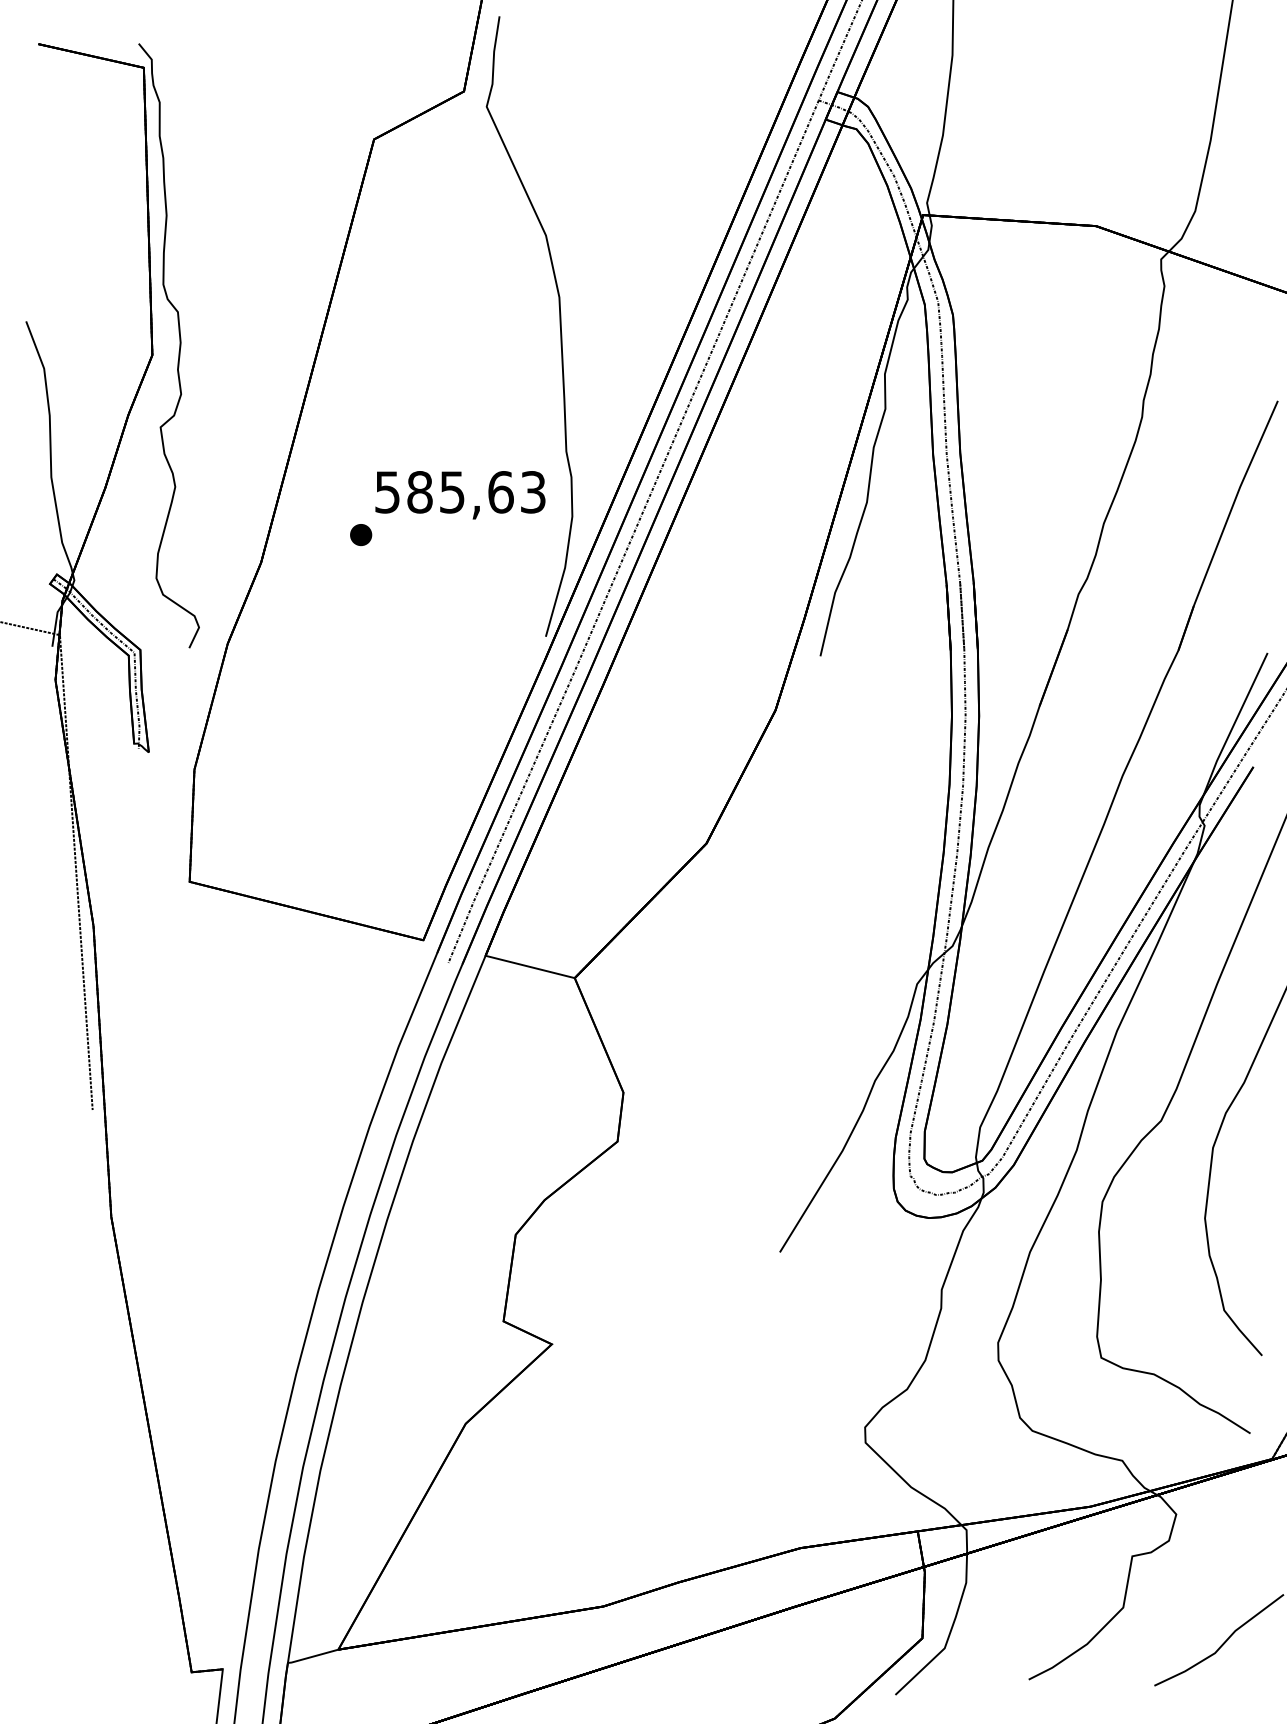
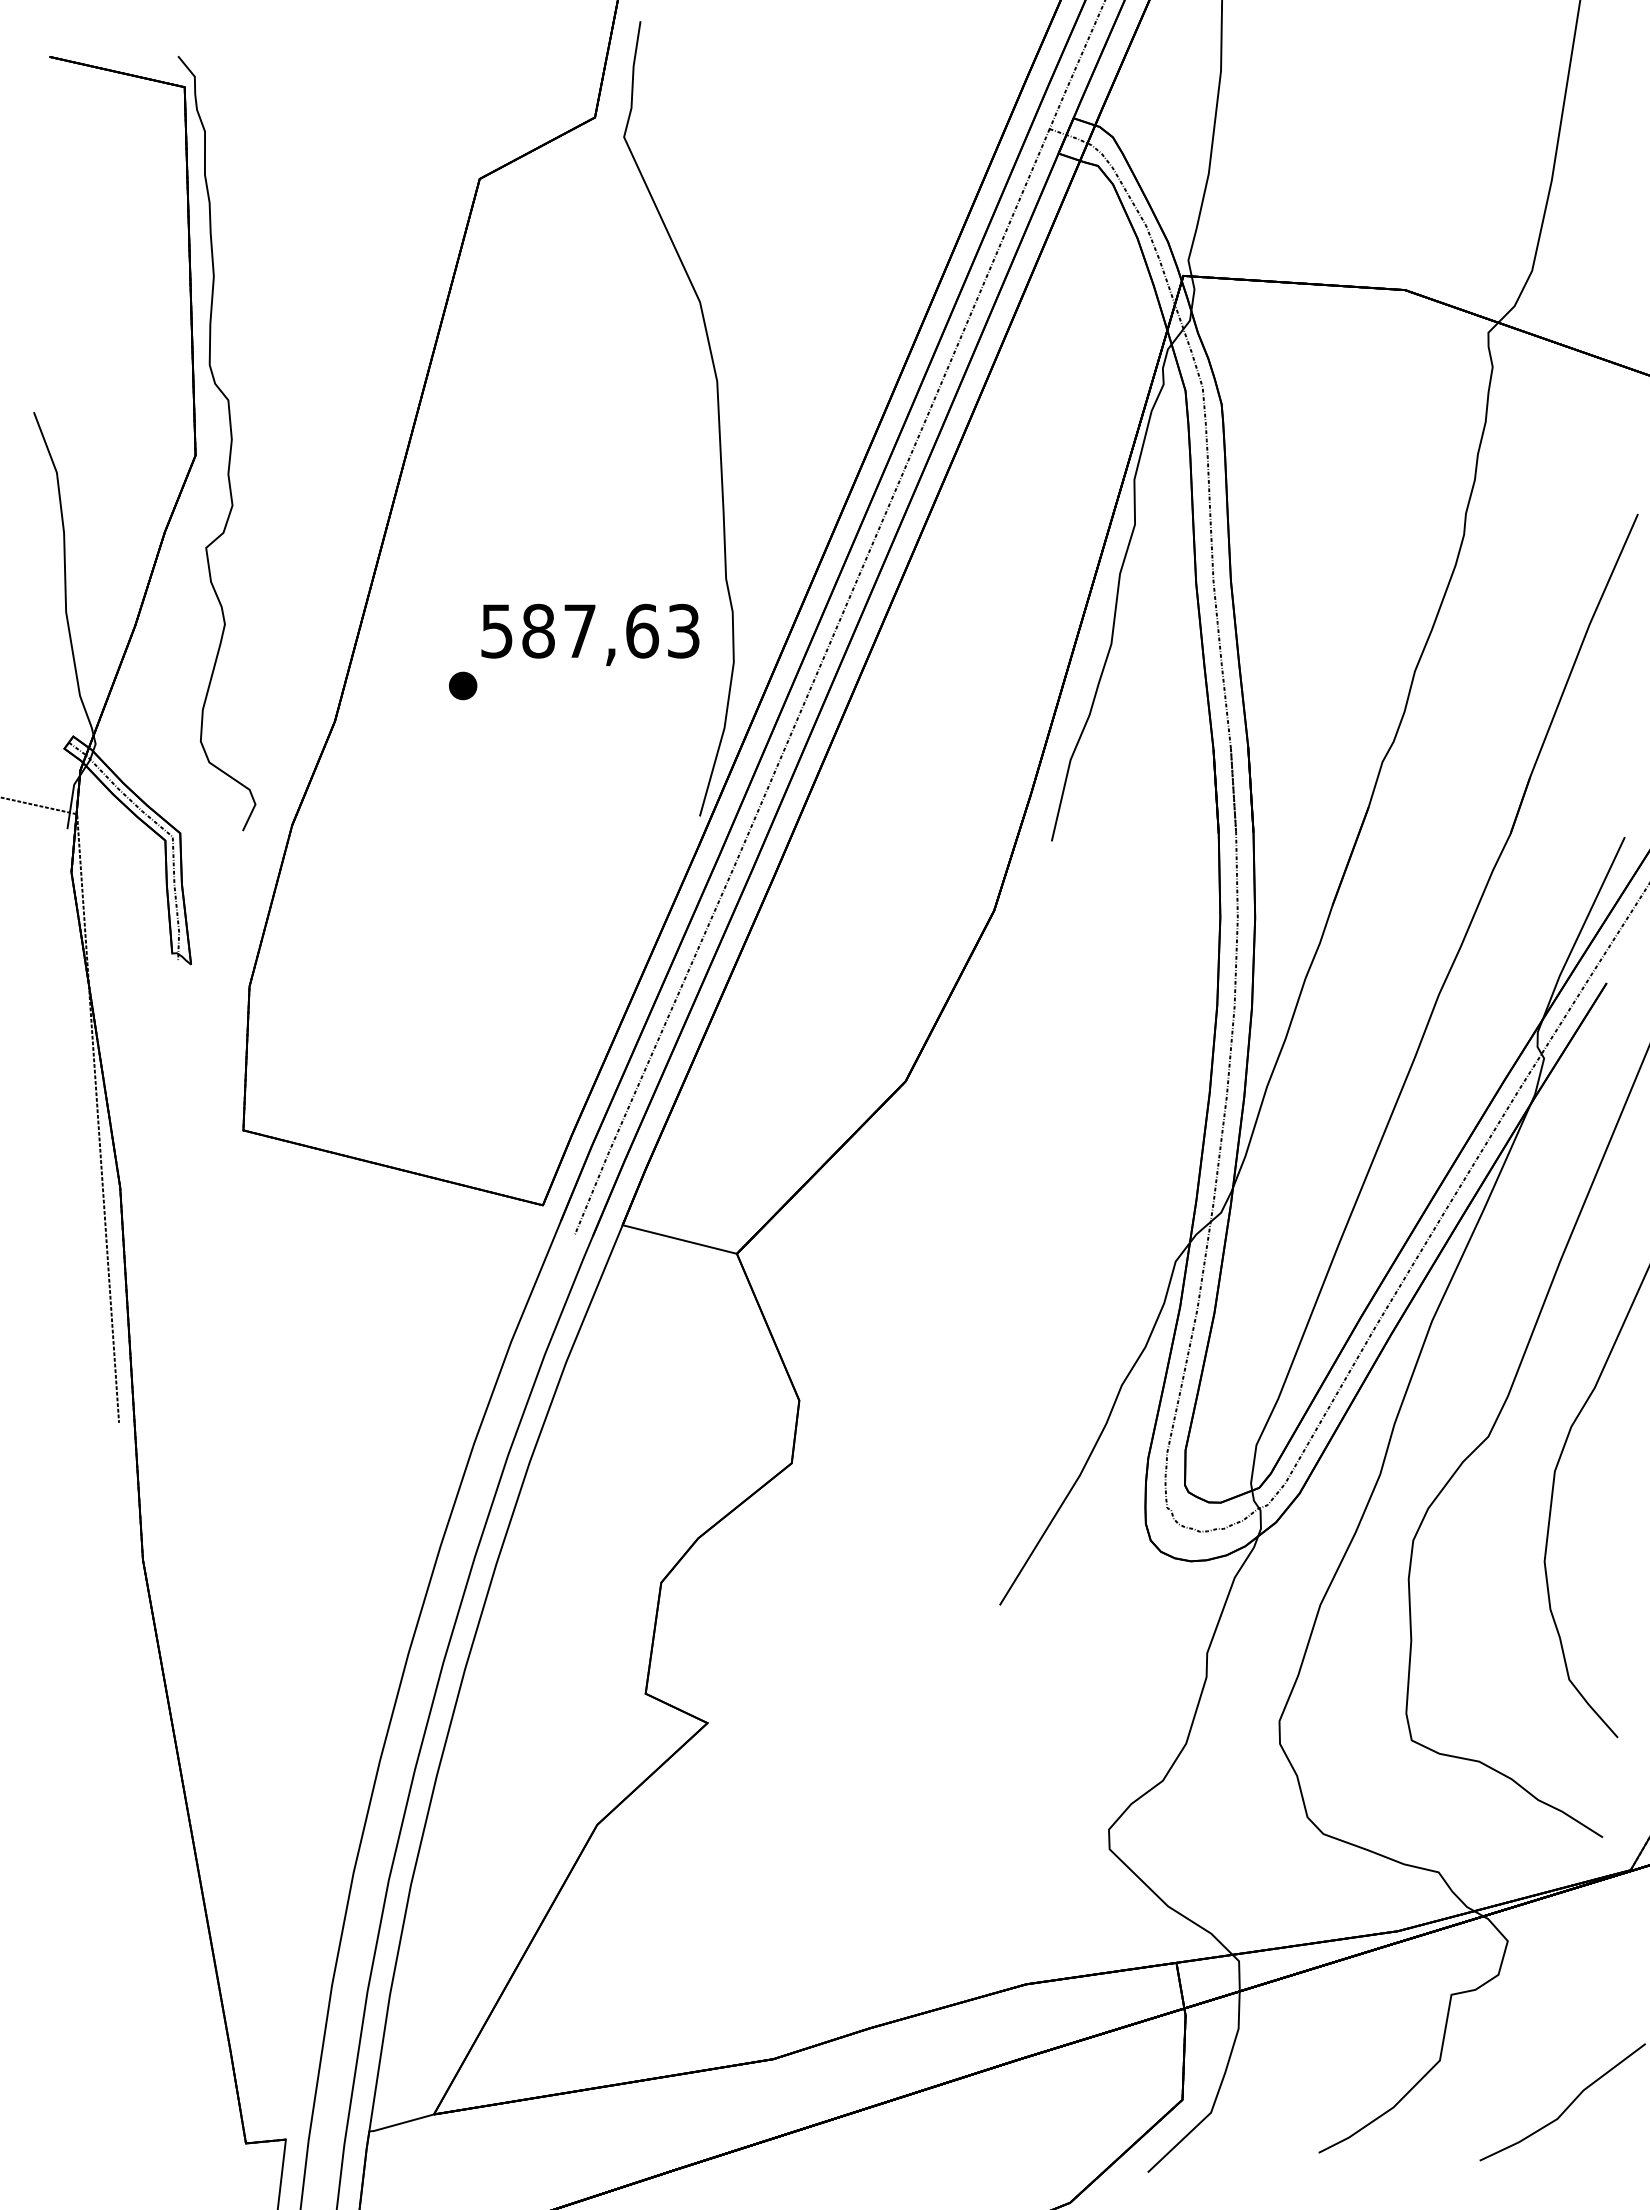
text: (451, 492) -> (579, 631), 585,63 -> 587,63

